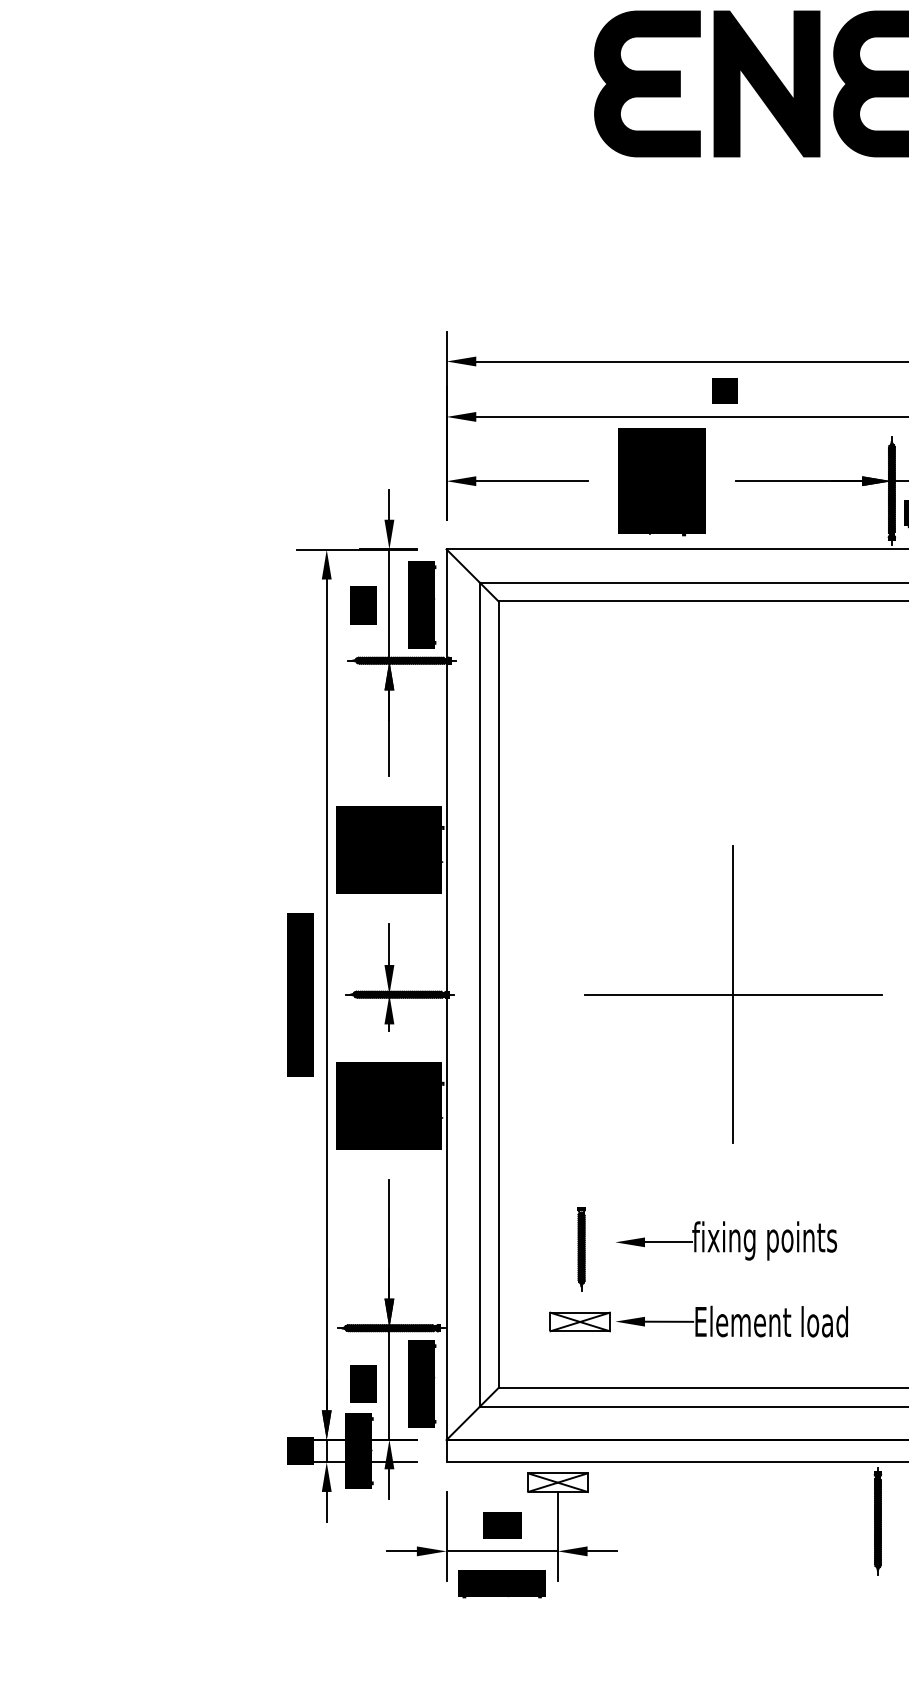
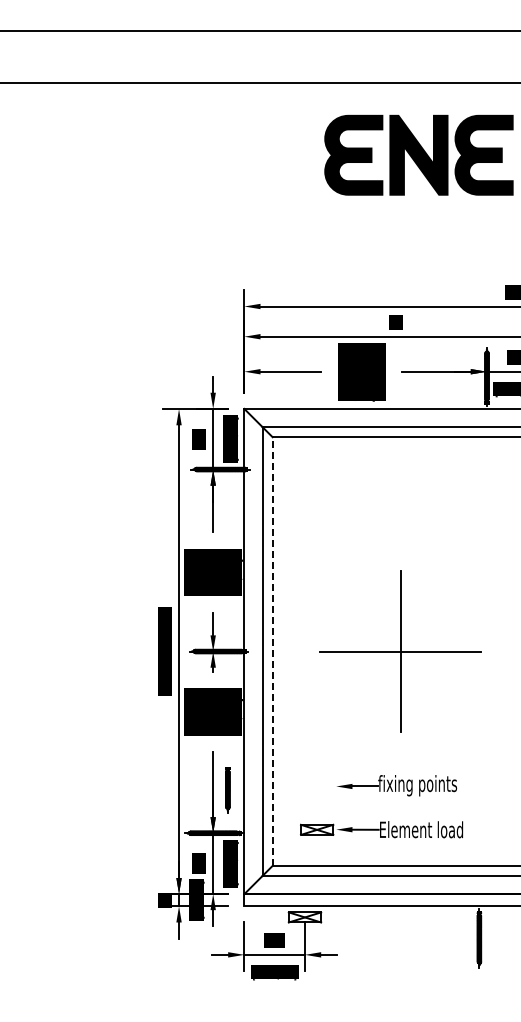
line: (498, 994) -> (272, 651), solid -> dashed
part: (580, 1249) -> (227, 790), moved

